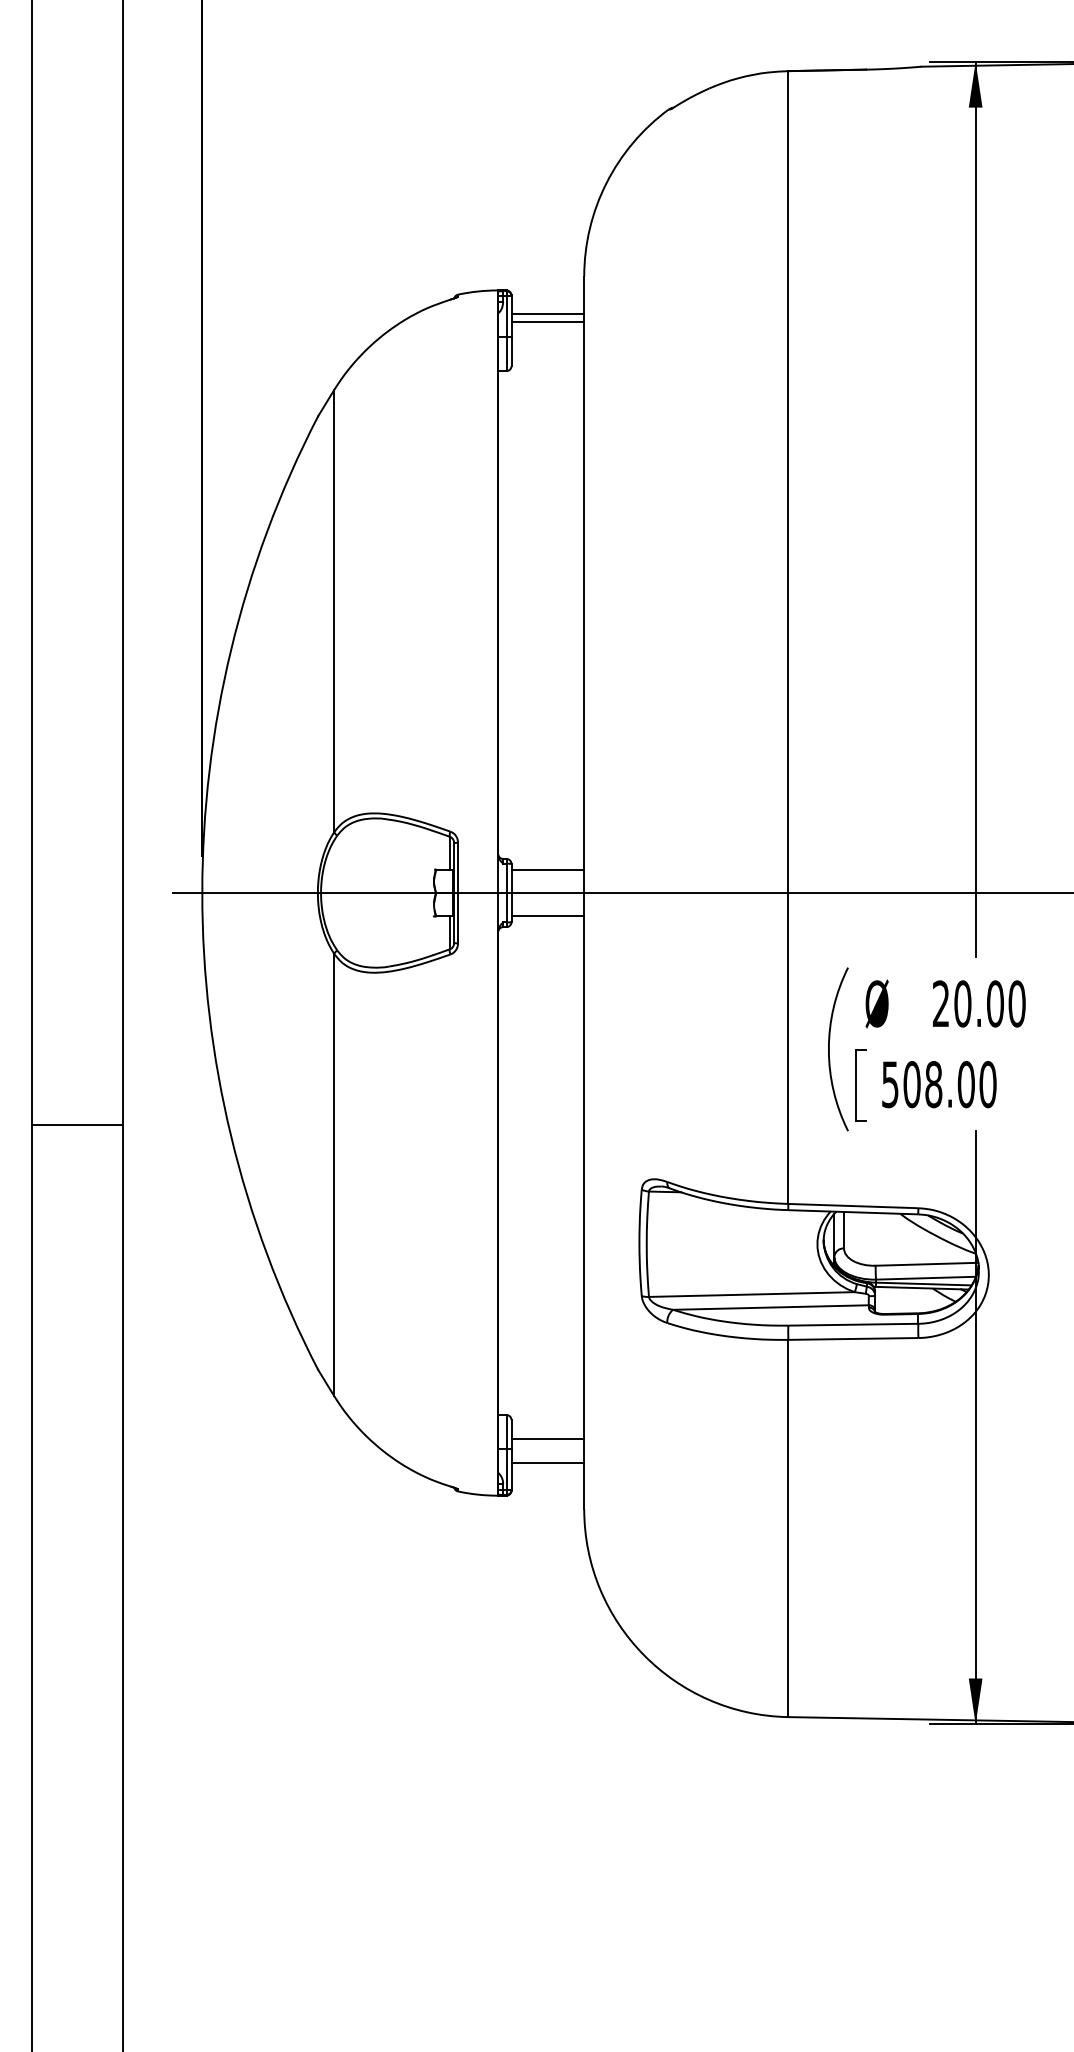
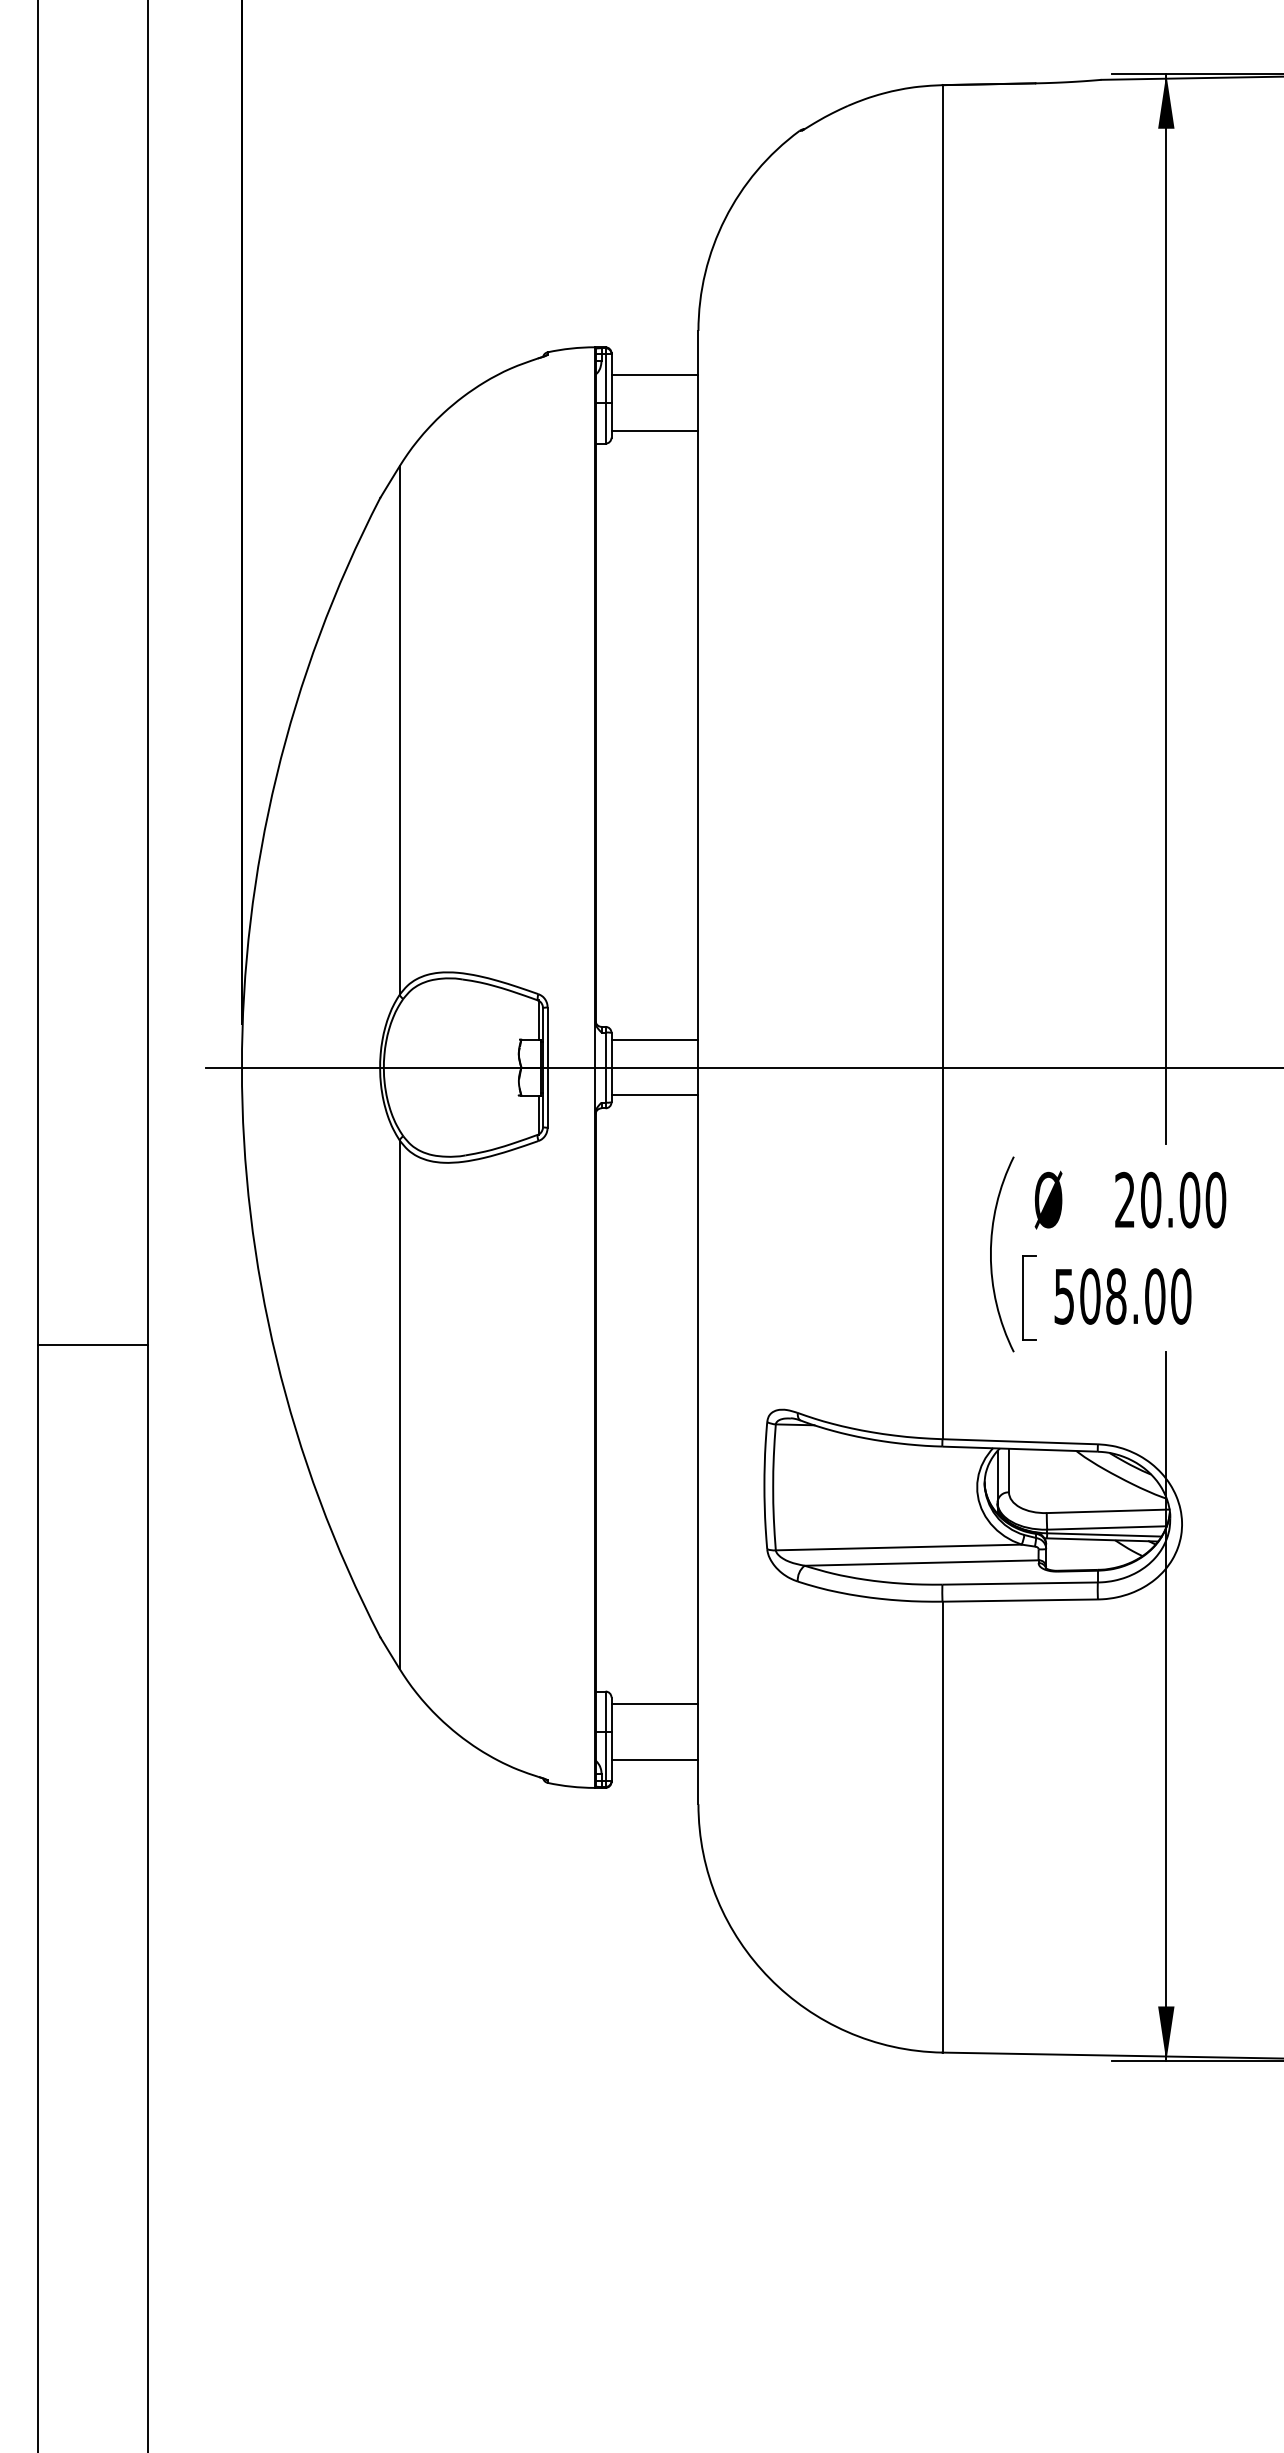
line: (547, 321) -> (654, 430), moved
line: (547, 1439) -> (654, 1760), moved
line: (547, 1462) -> (654, 1704), moved

